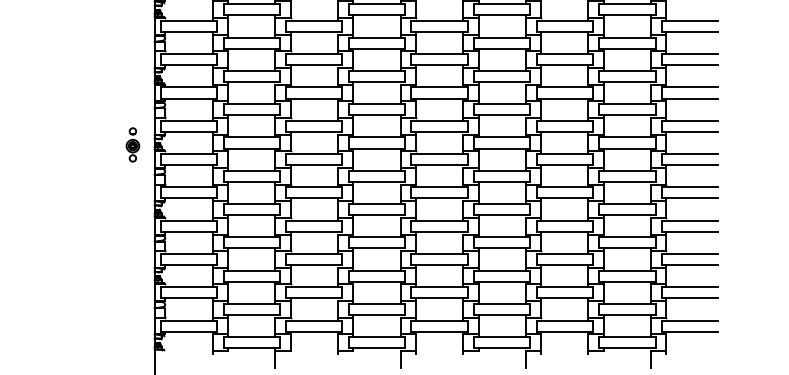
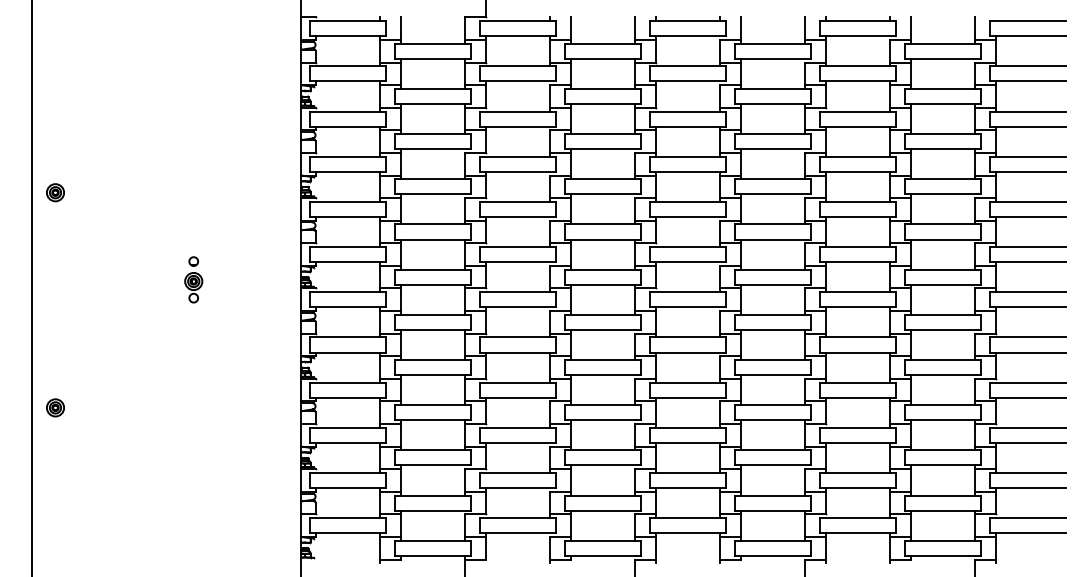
part: (132, 144) -> (193, 279), moved

